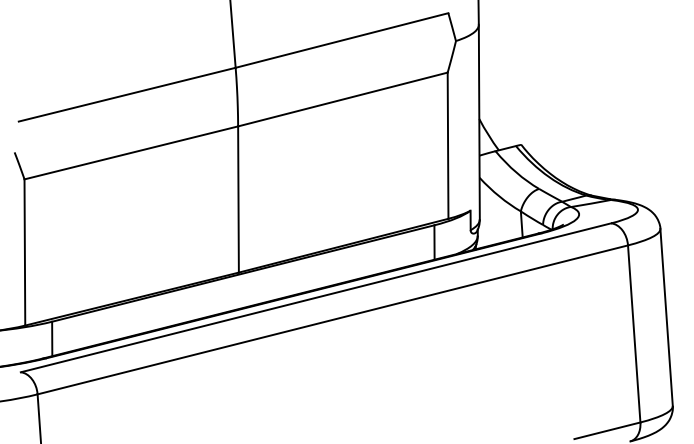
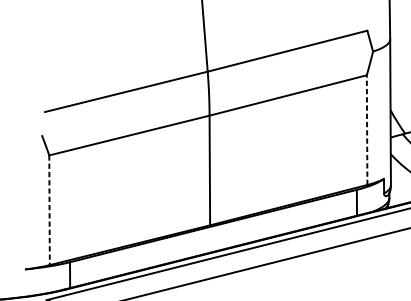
line: (448, 145) -> (367, 129), solid -> dashed
line: (24, 252) -> (49, 210), solid -> dashed

